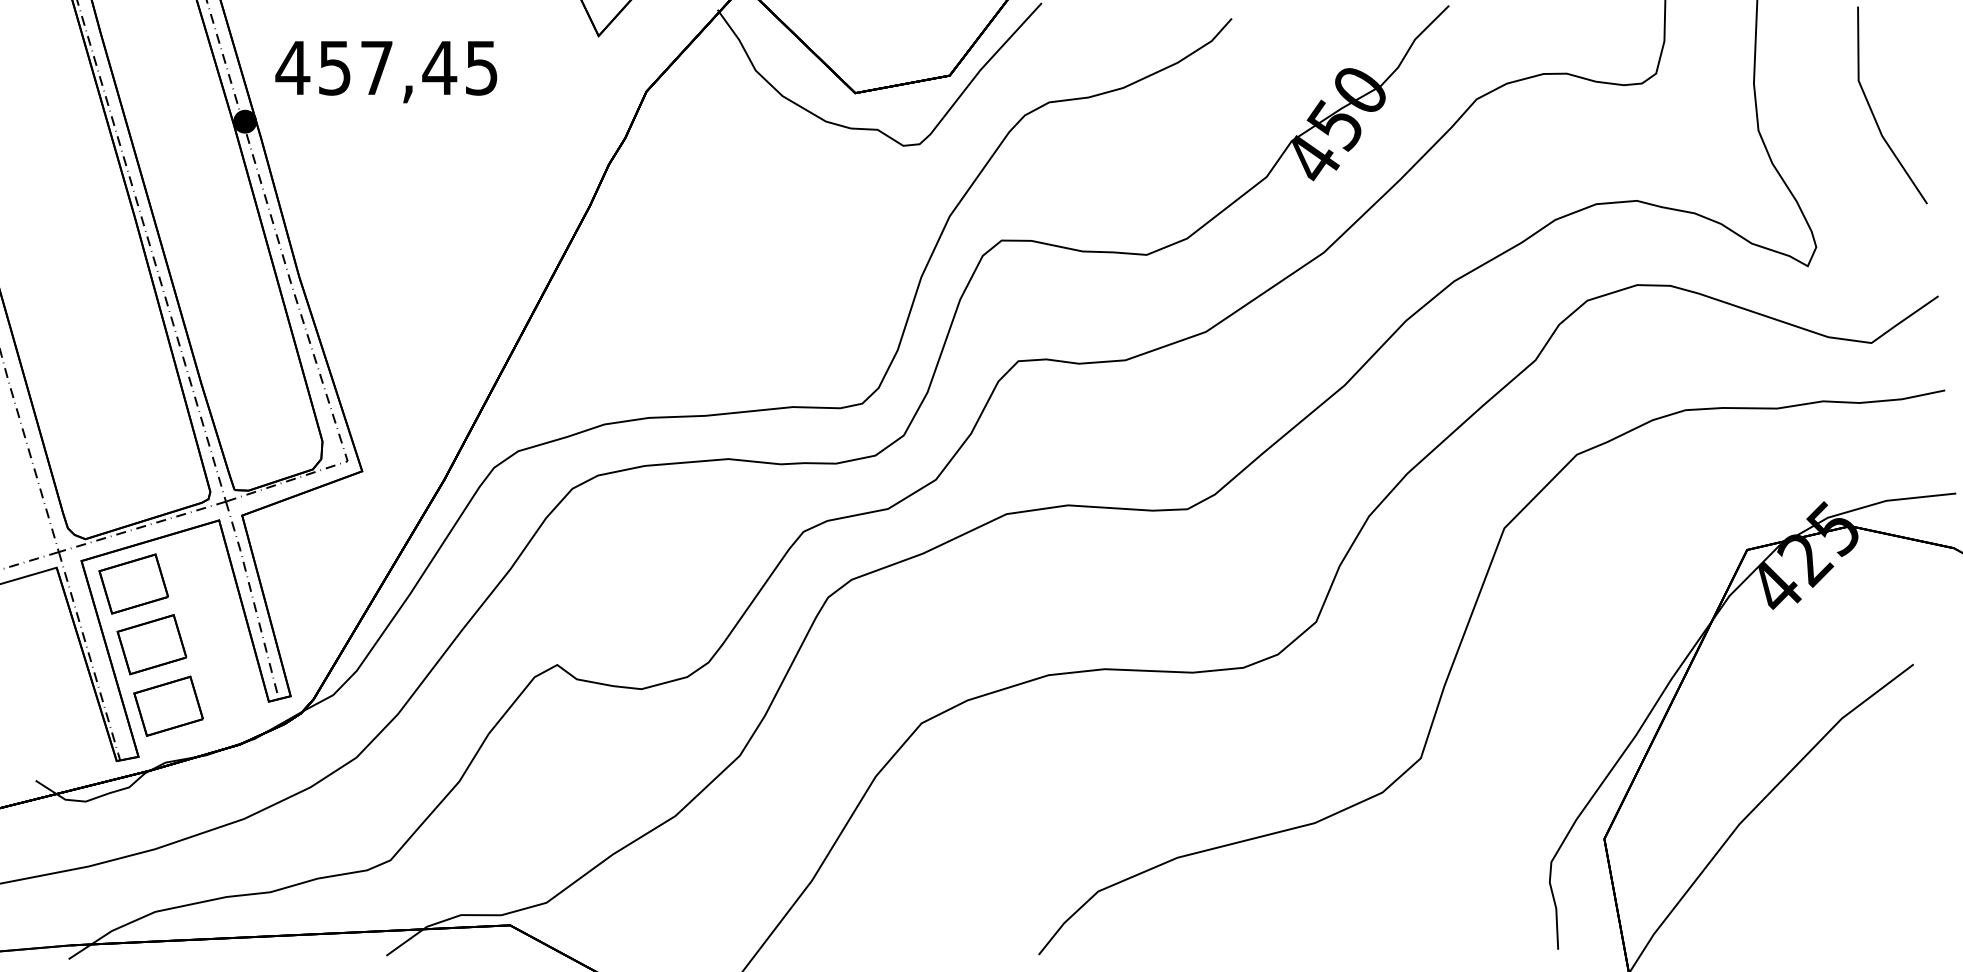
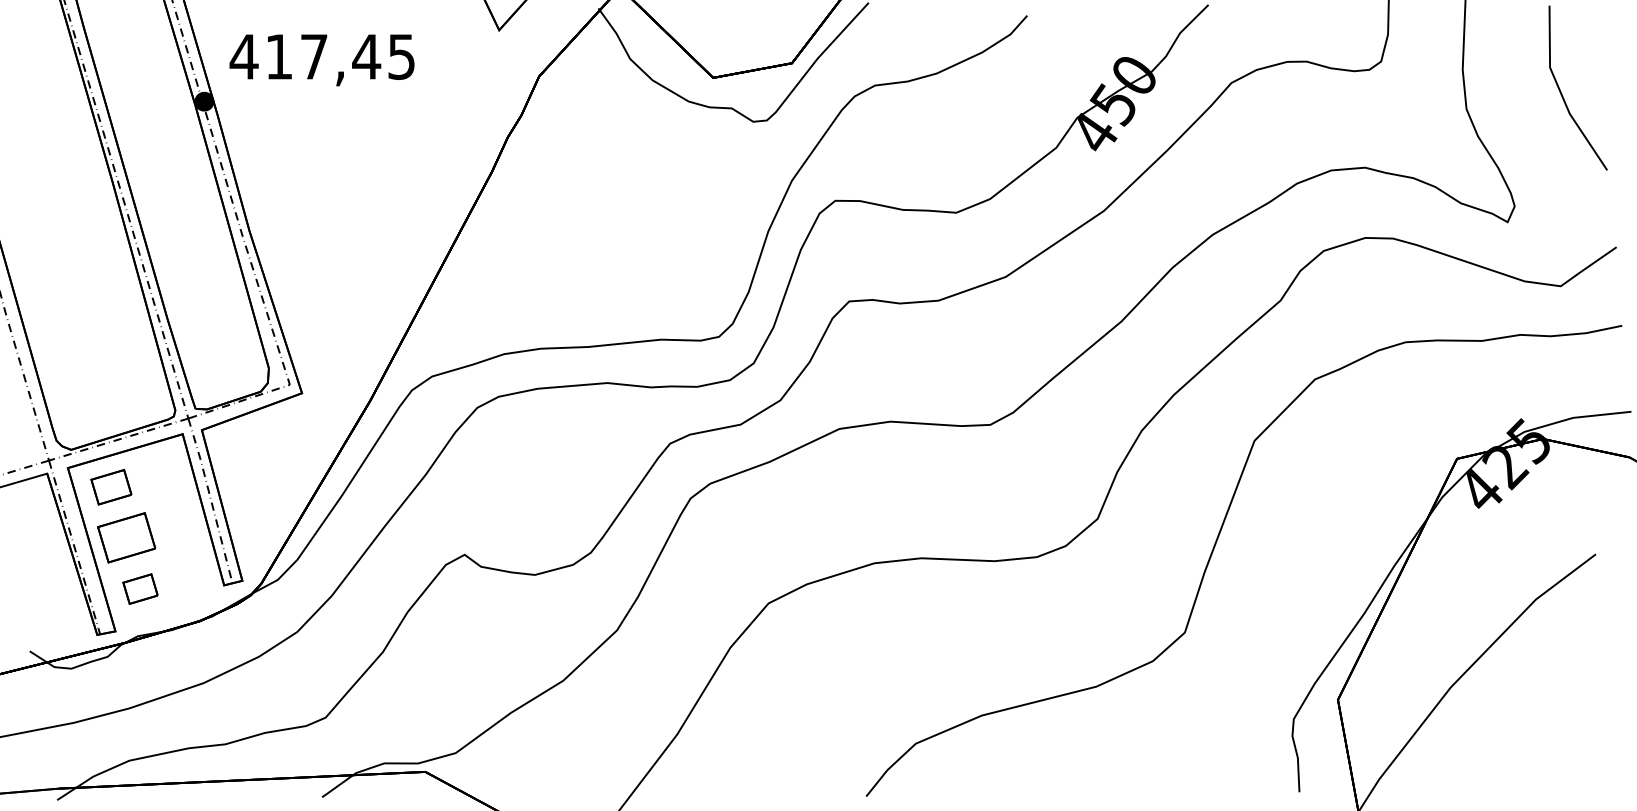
text: (334, 68) -> (278, 57), 457,45 -> 417,45
part: (133, 583) -> (111, 486), size x0.7
part: (168, 705) -> (140, 588), size x0.6

